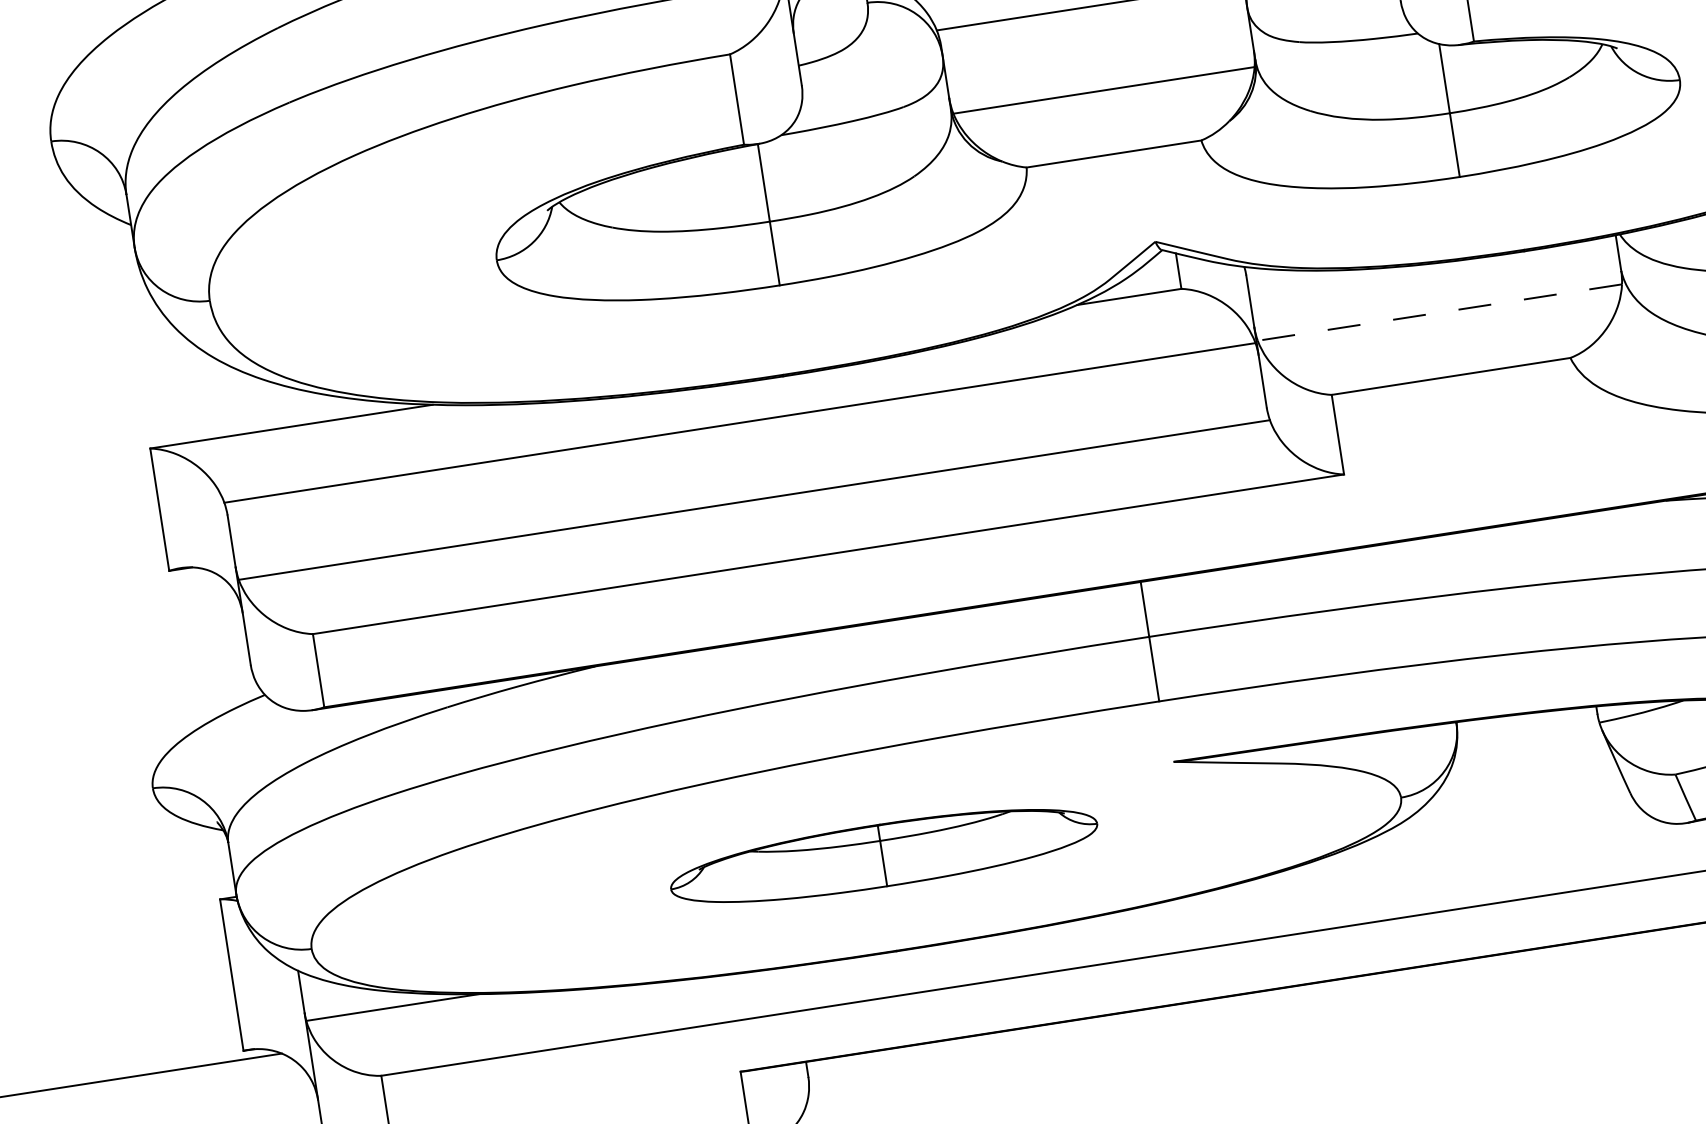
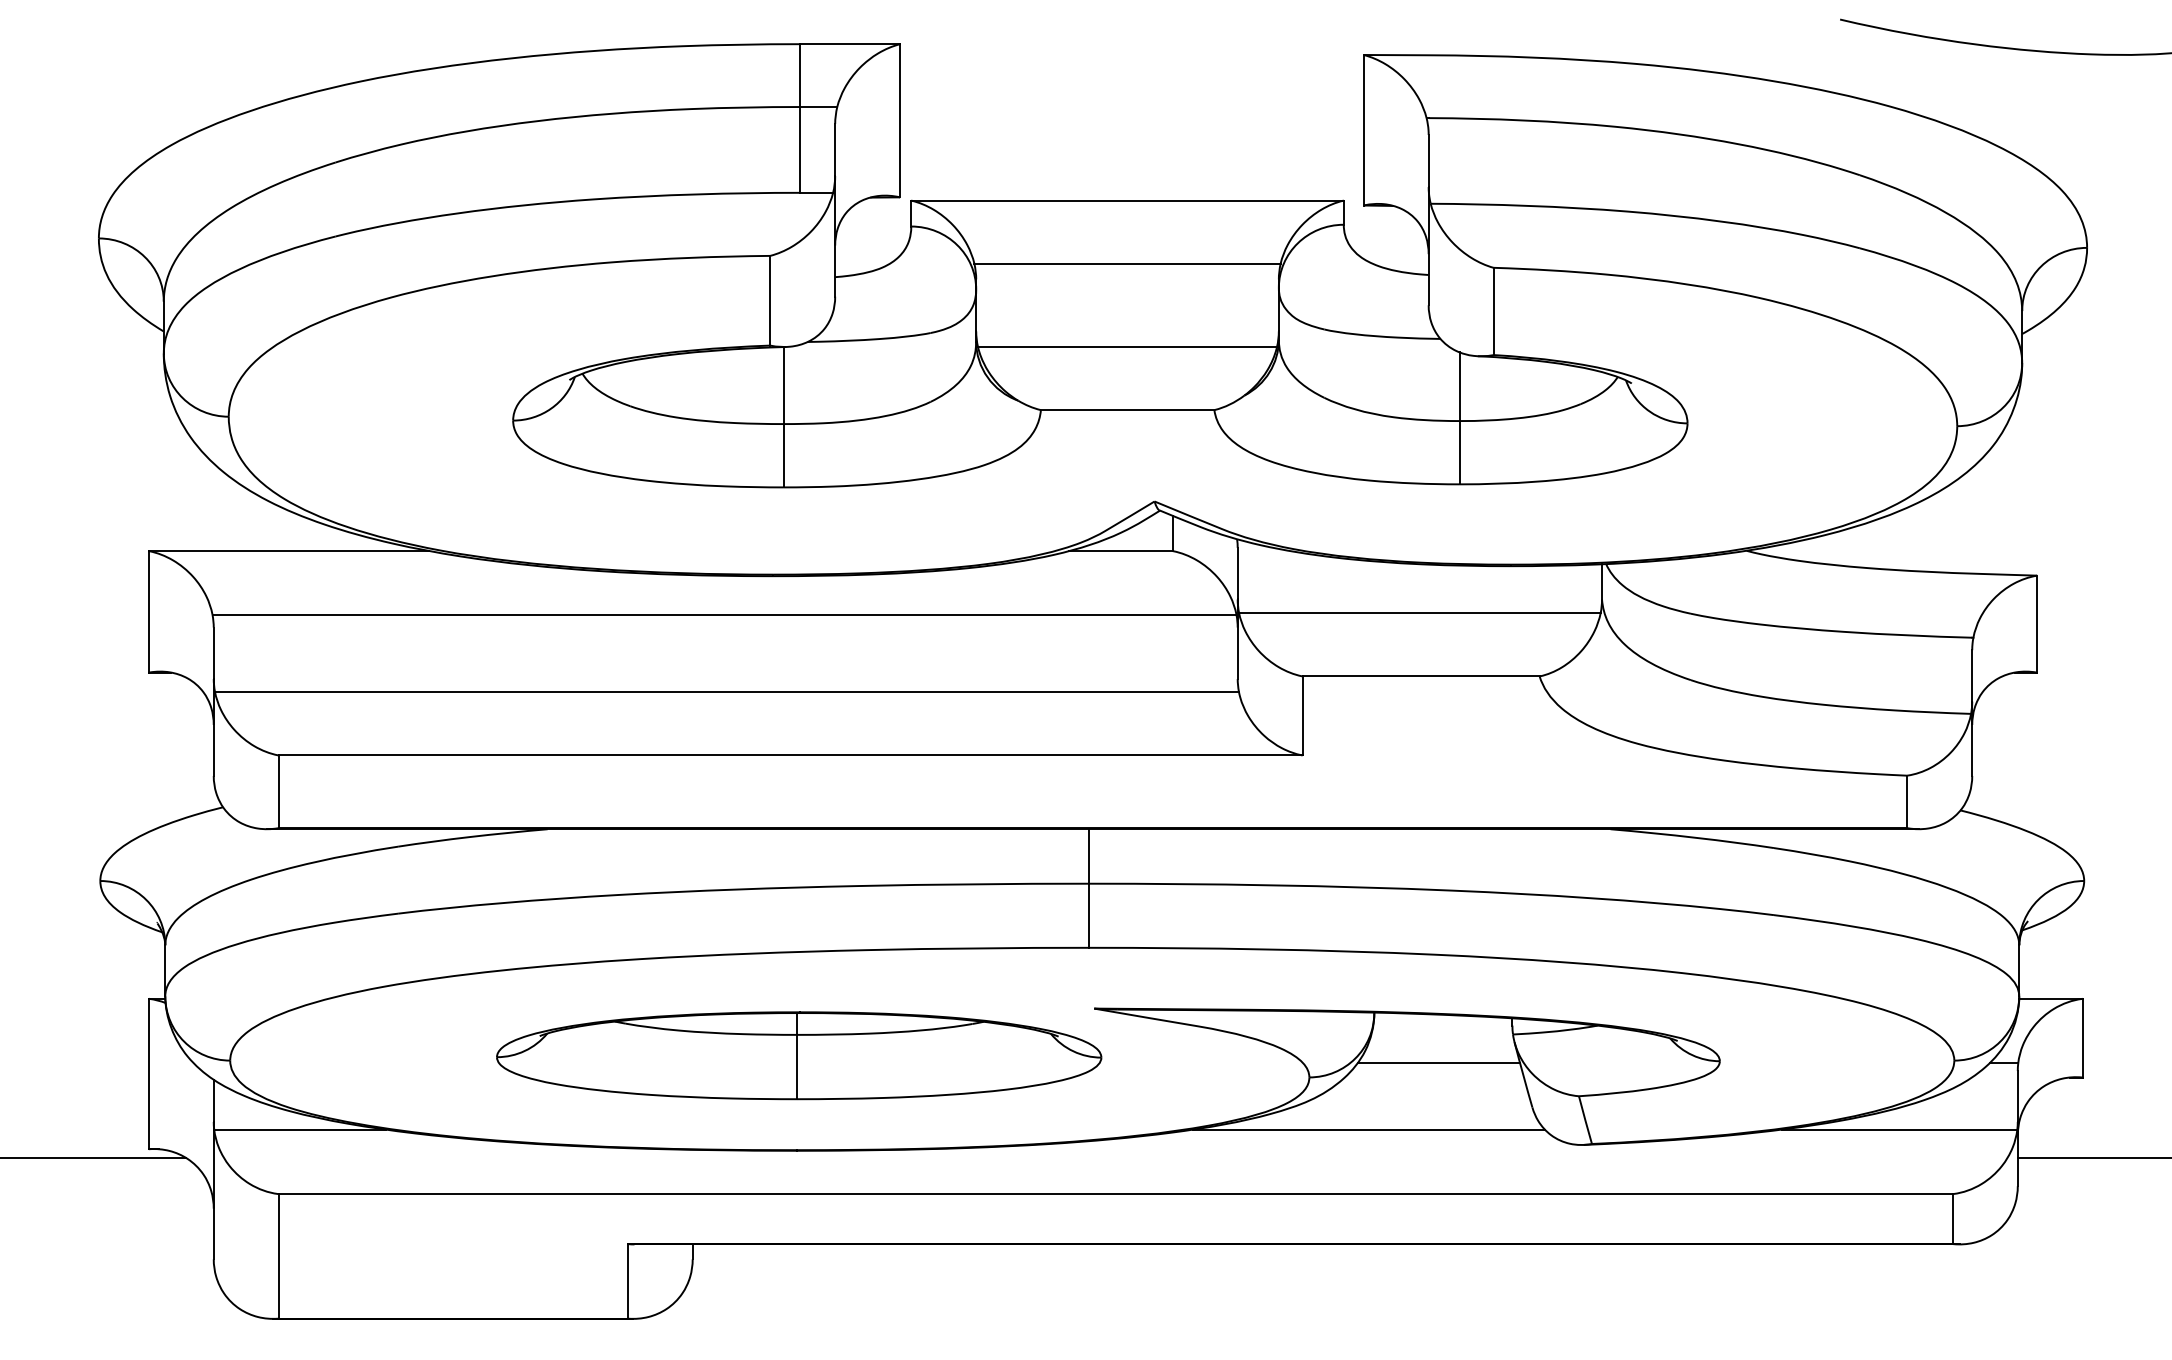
line: (1439, 312) -> (1419, 612), dashed -> solid
line: (1528, 763) -> (1438, 1063), added
line: (1468, 840) -> (1368, 1129), added
part: (884, 855) -> (799, 1055), size x1.43

